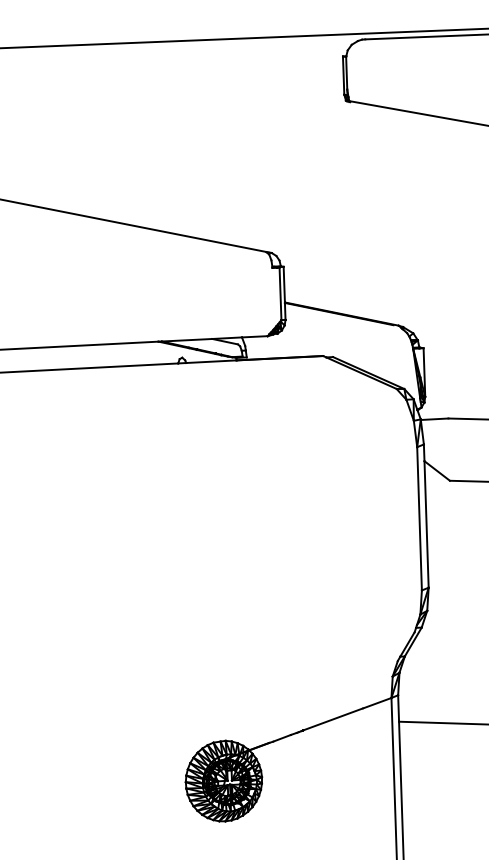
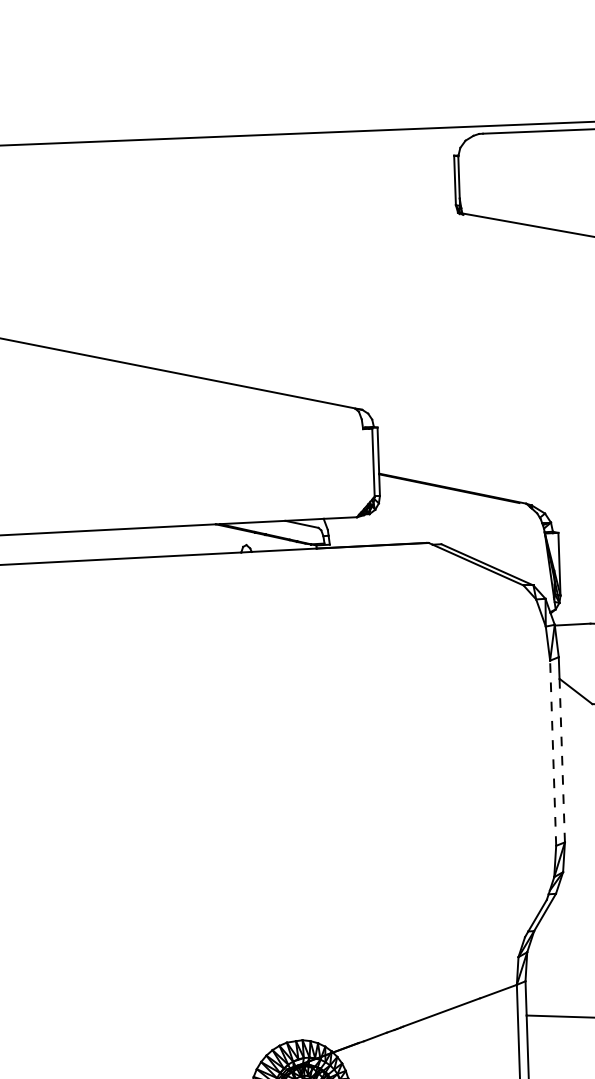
line: (419, 518) -> (553, 752), solid -> dashed
line: (426, 523) -> (562, 759), solid -> dashed

